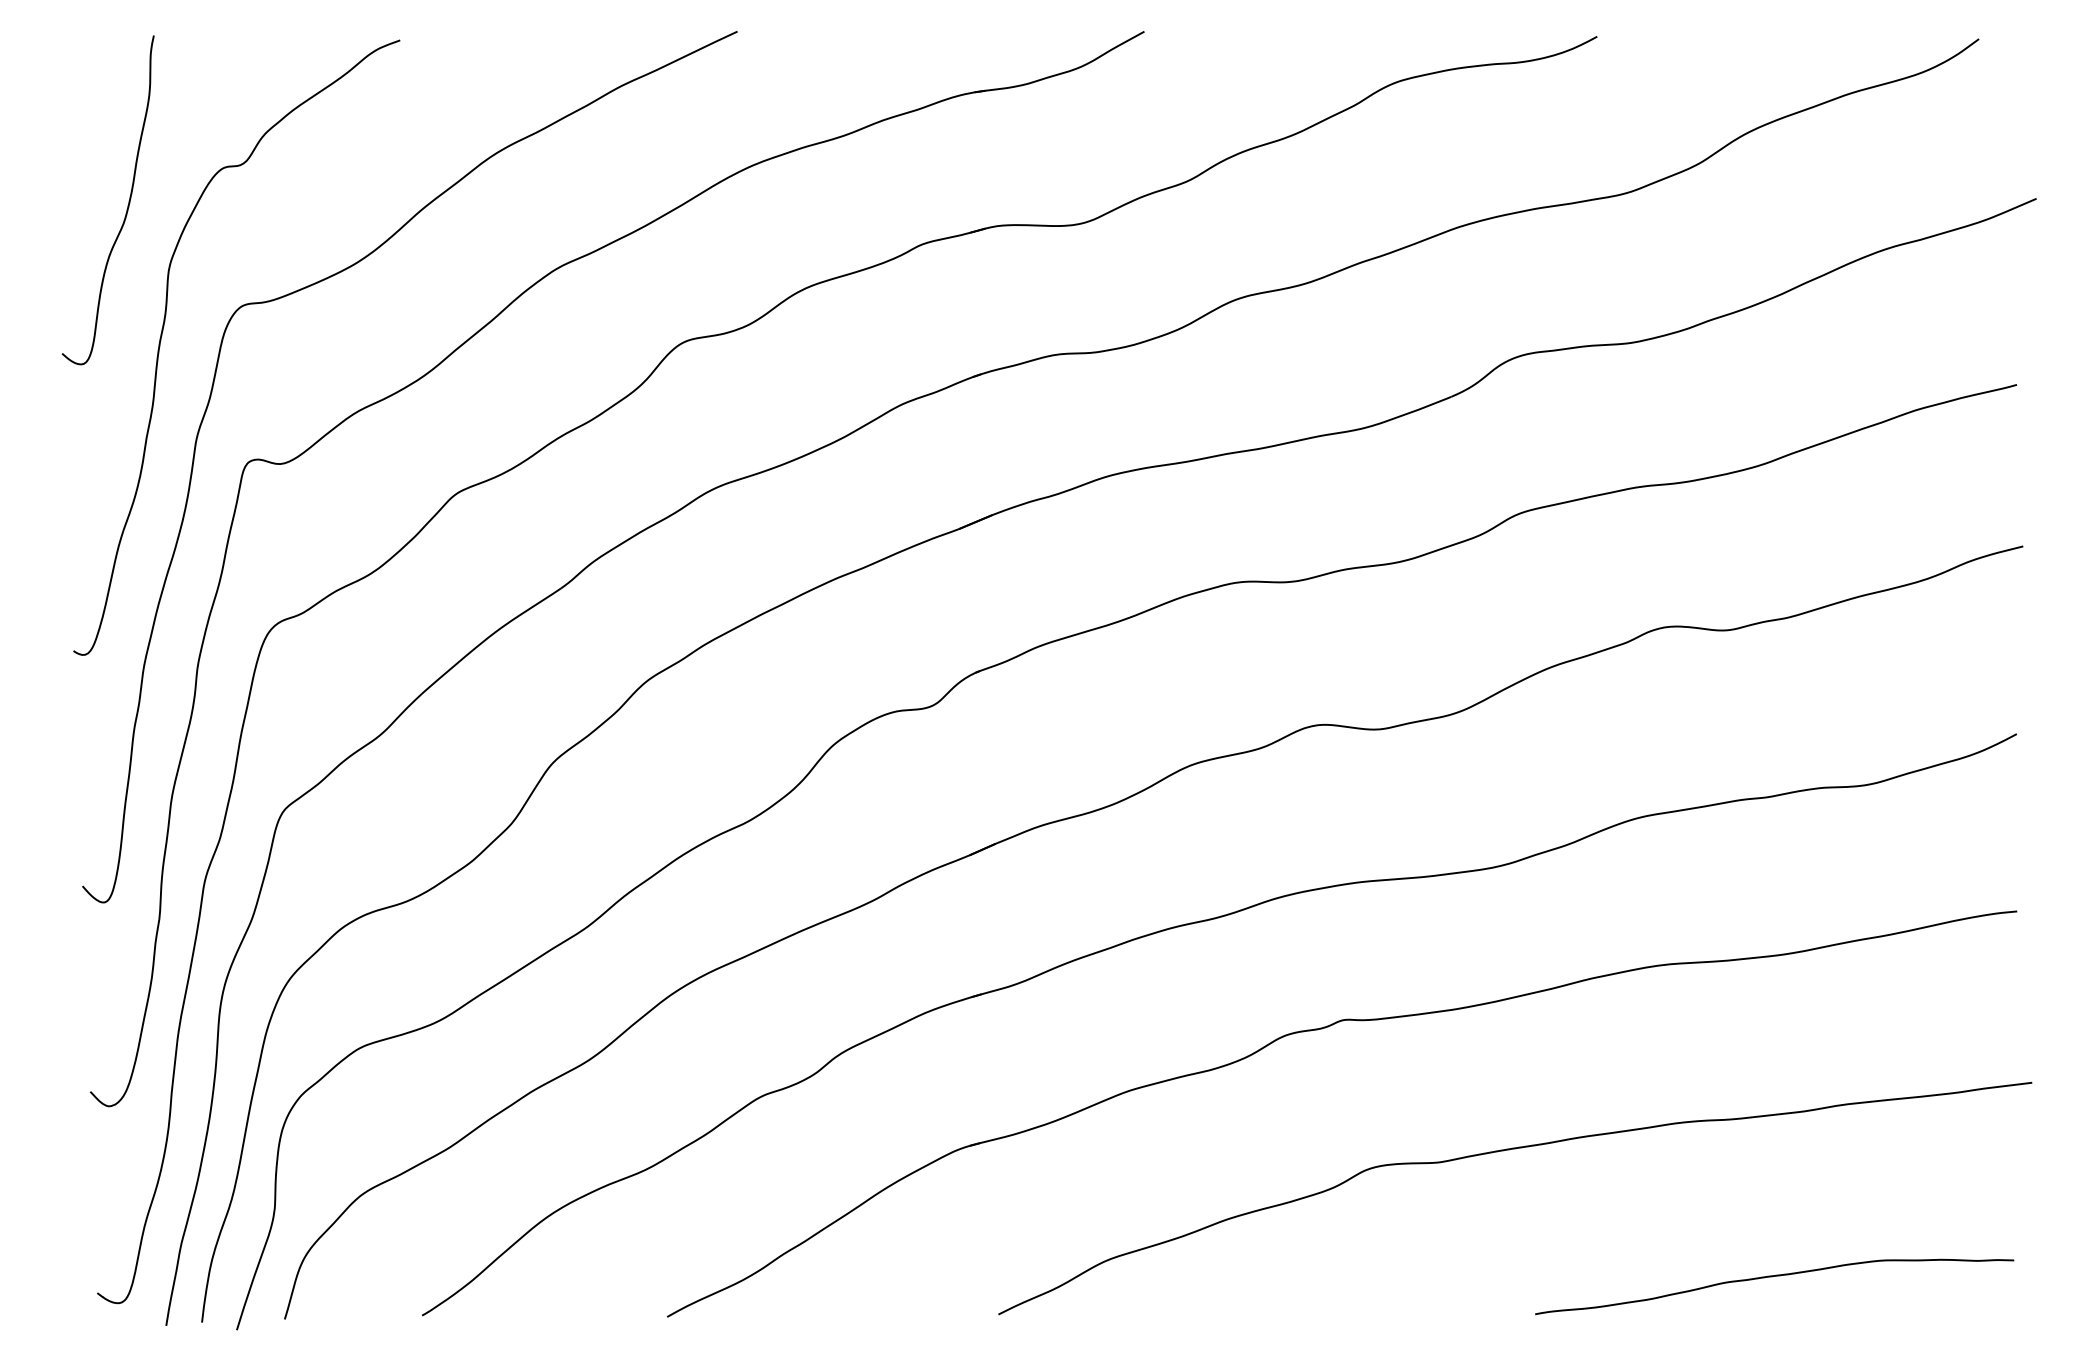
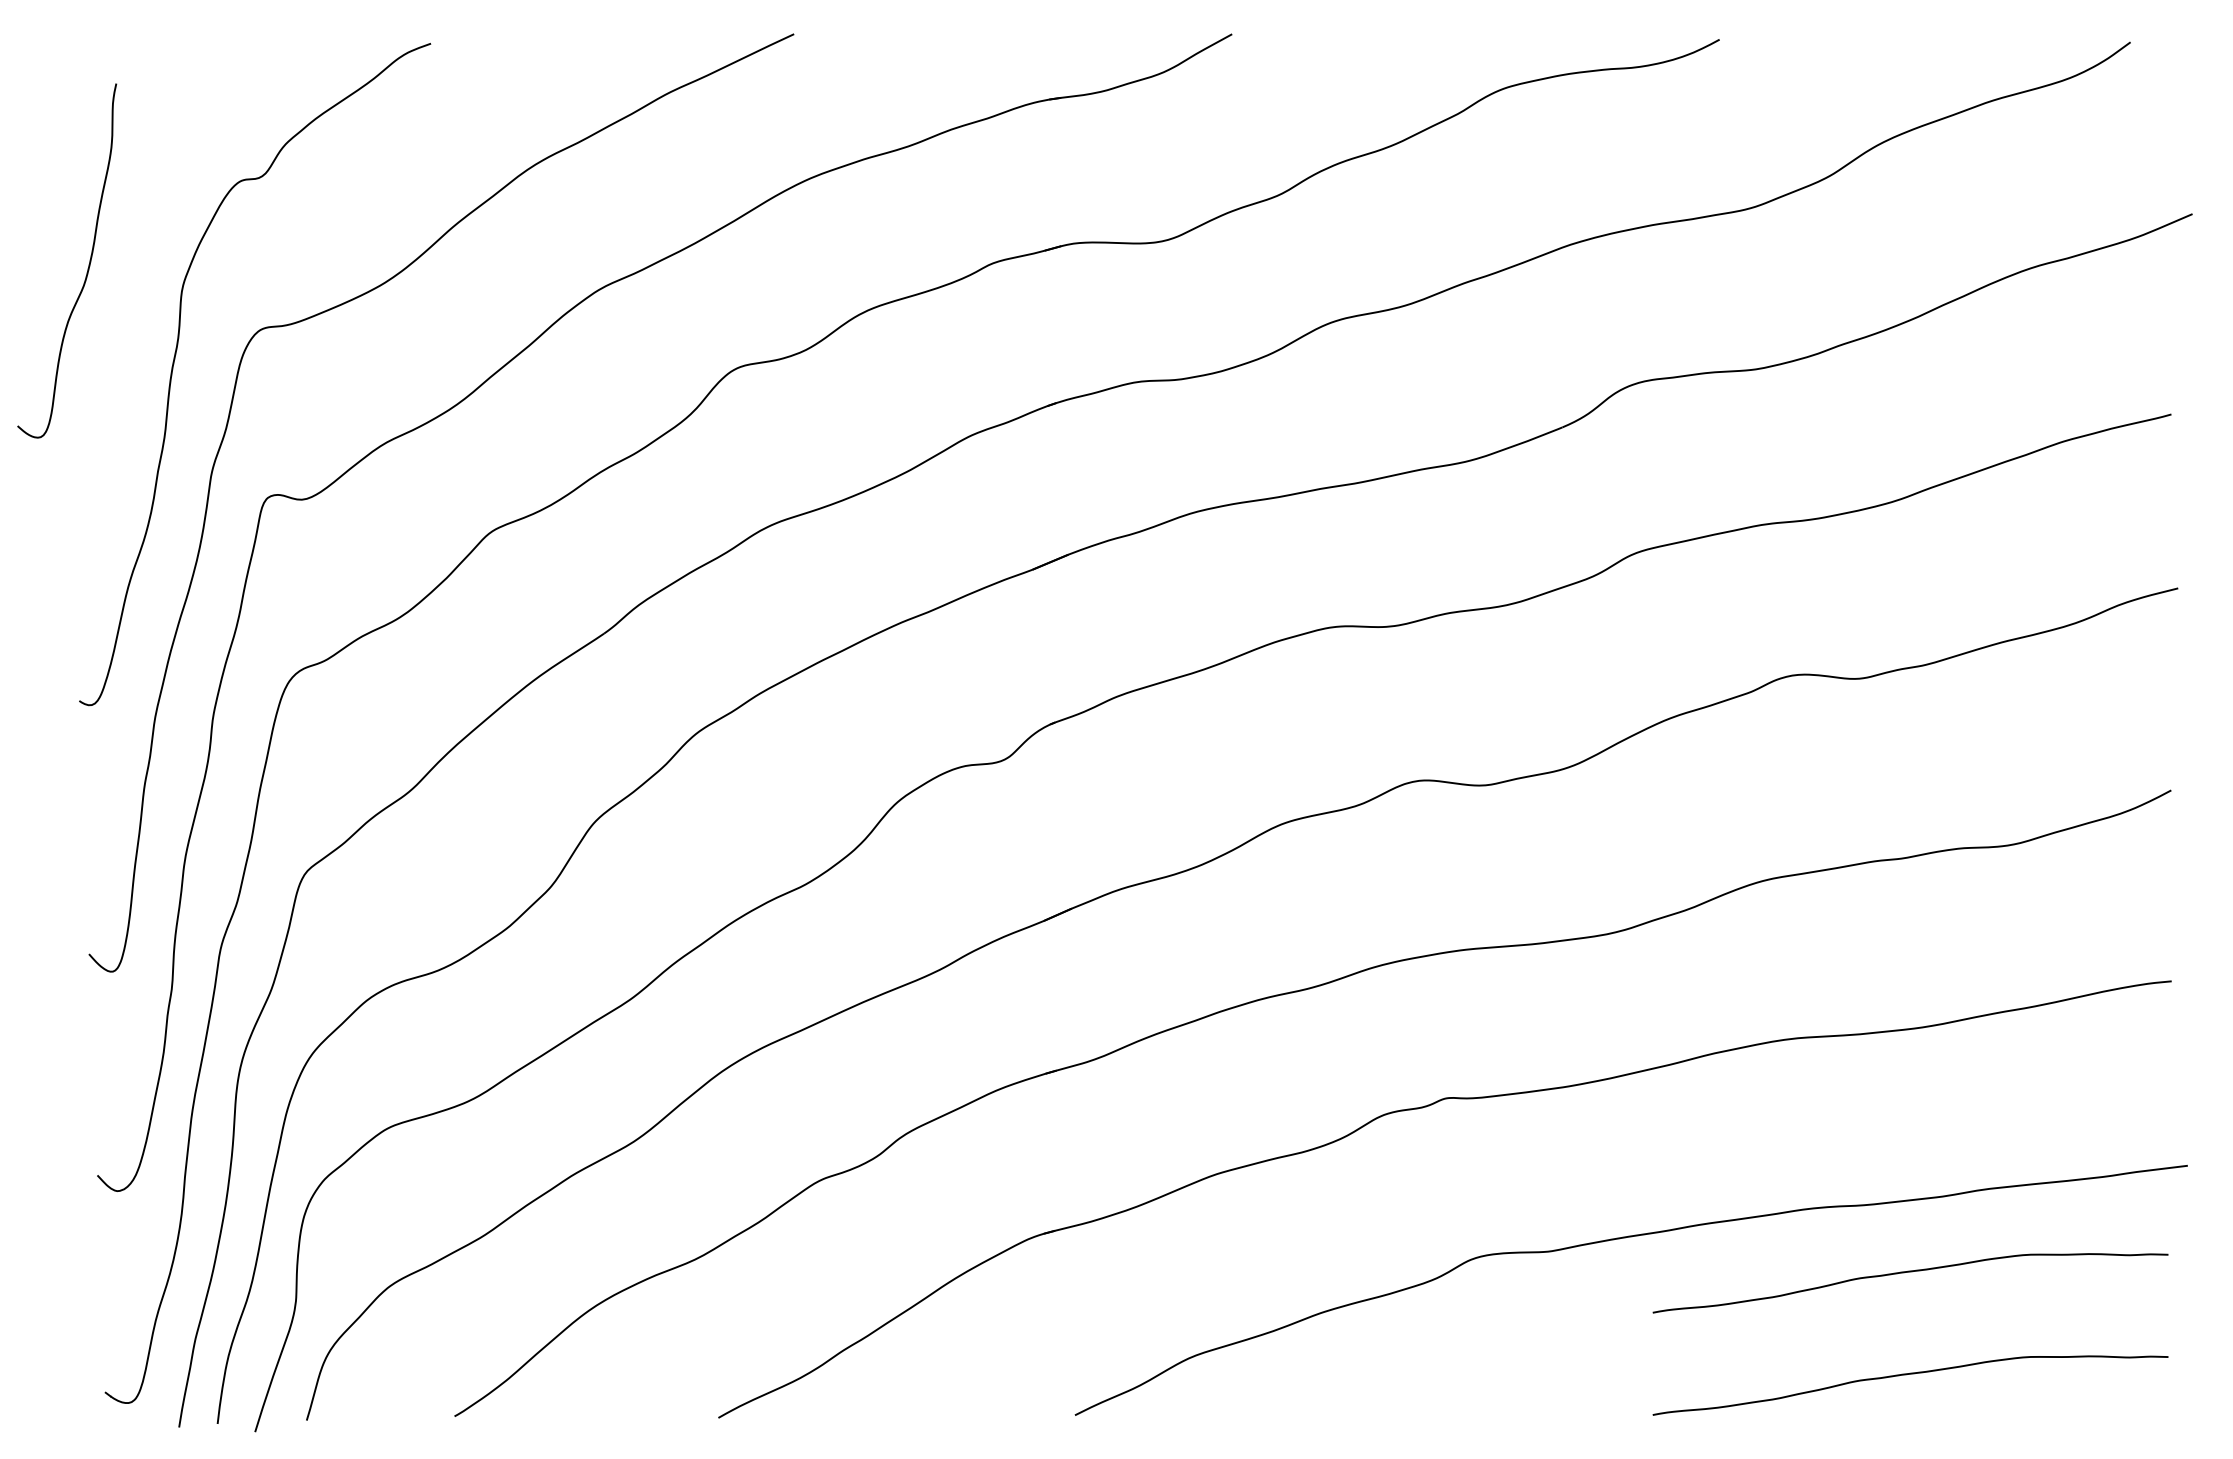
curve: (127, 205) -> (87, 266), moved
curve: (1772, 1182) -> (1908, 1273), added

